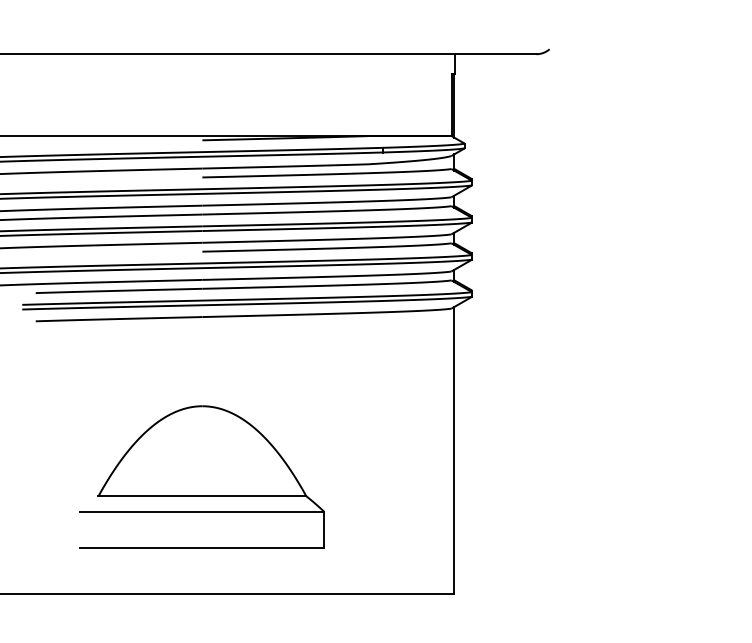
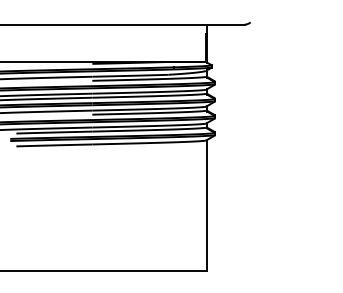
part: (202, 477) -> (92, 217), removed

